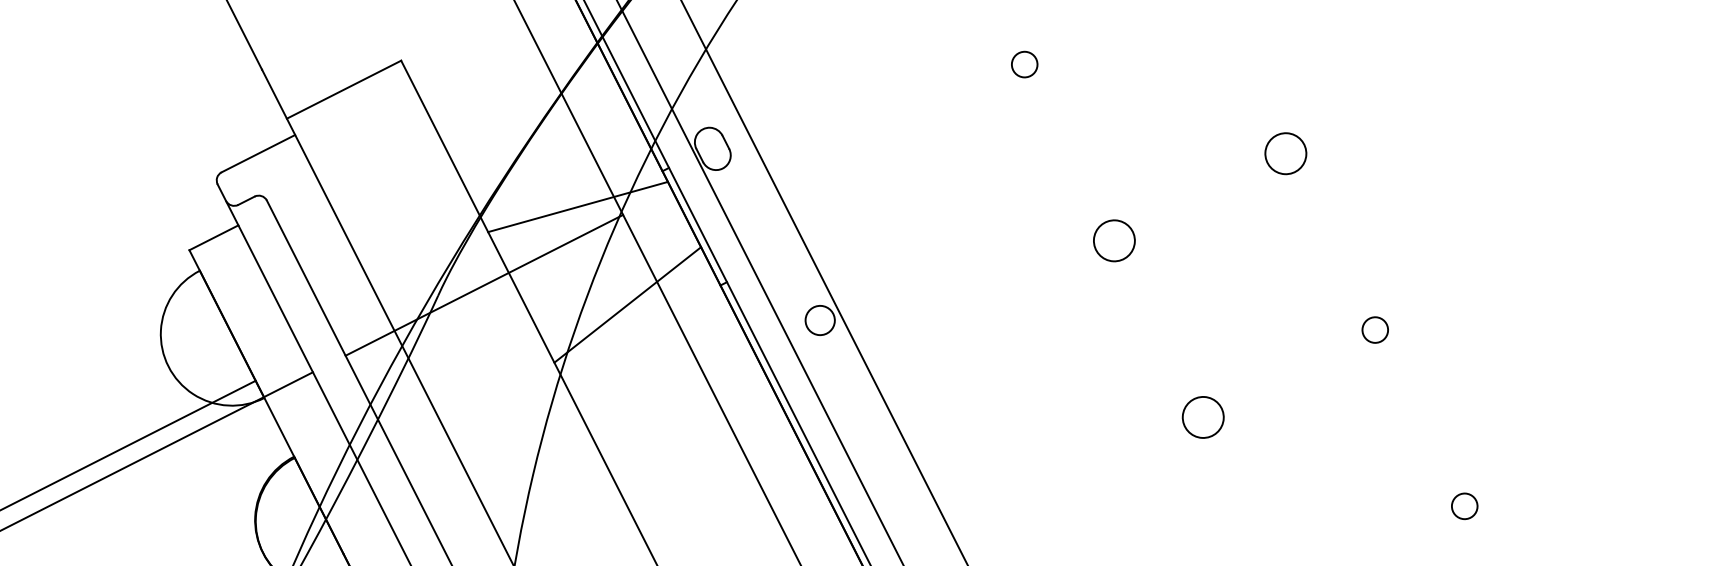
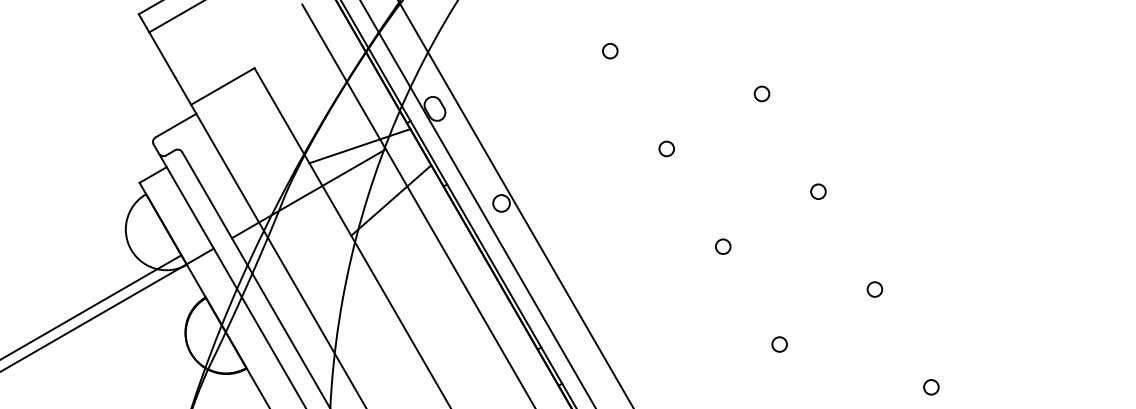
circle: (1284, 152) -> (761, 93), size x0.62
circle: (1113, 240) -> (666, 148), size x0.62
circle: (1204, 416) -> (723, 246), size x0.62

